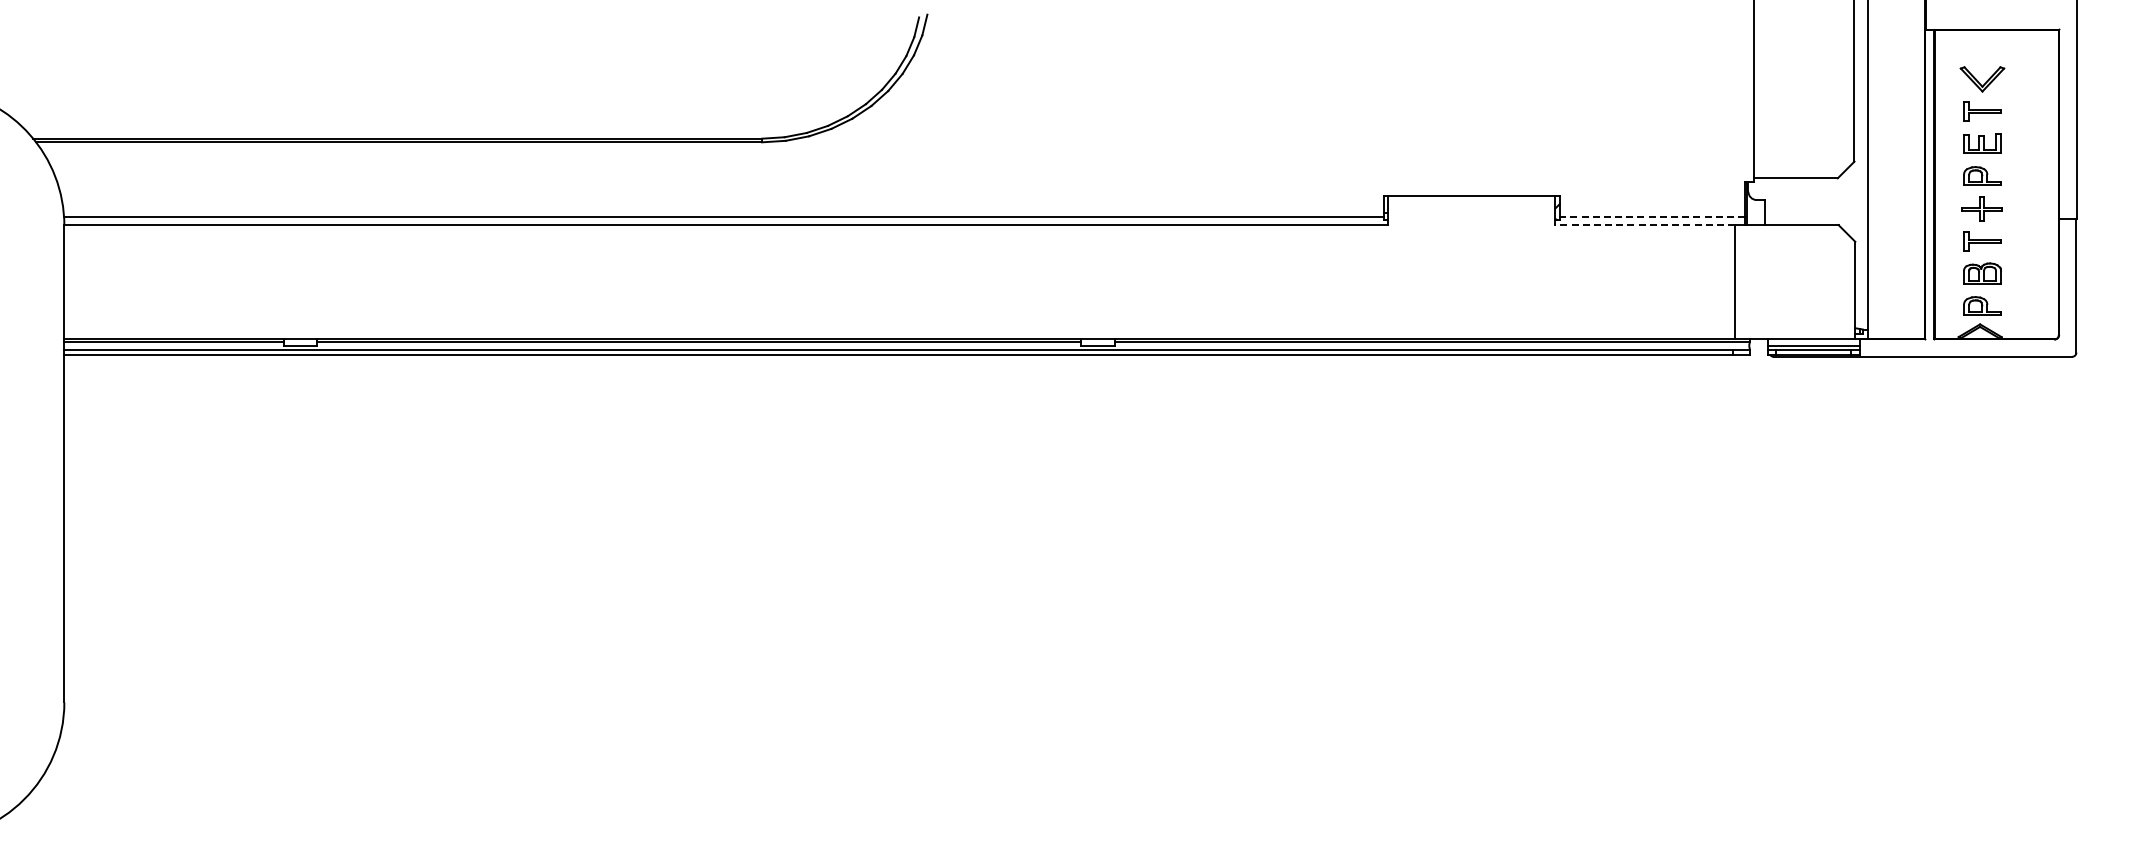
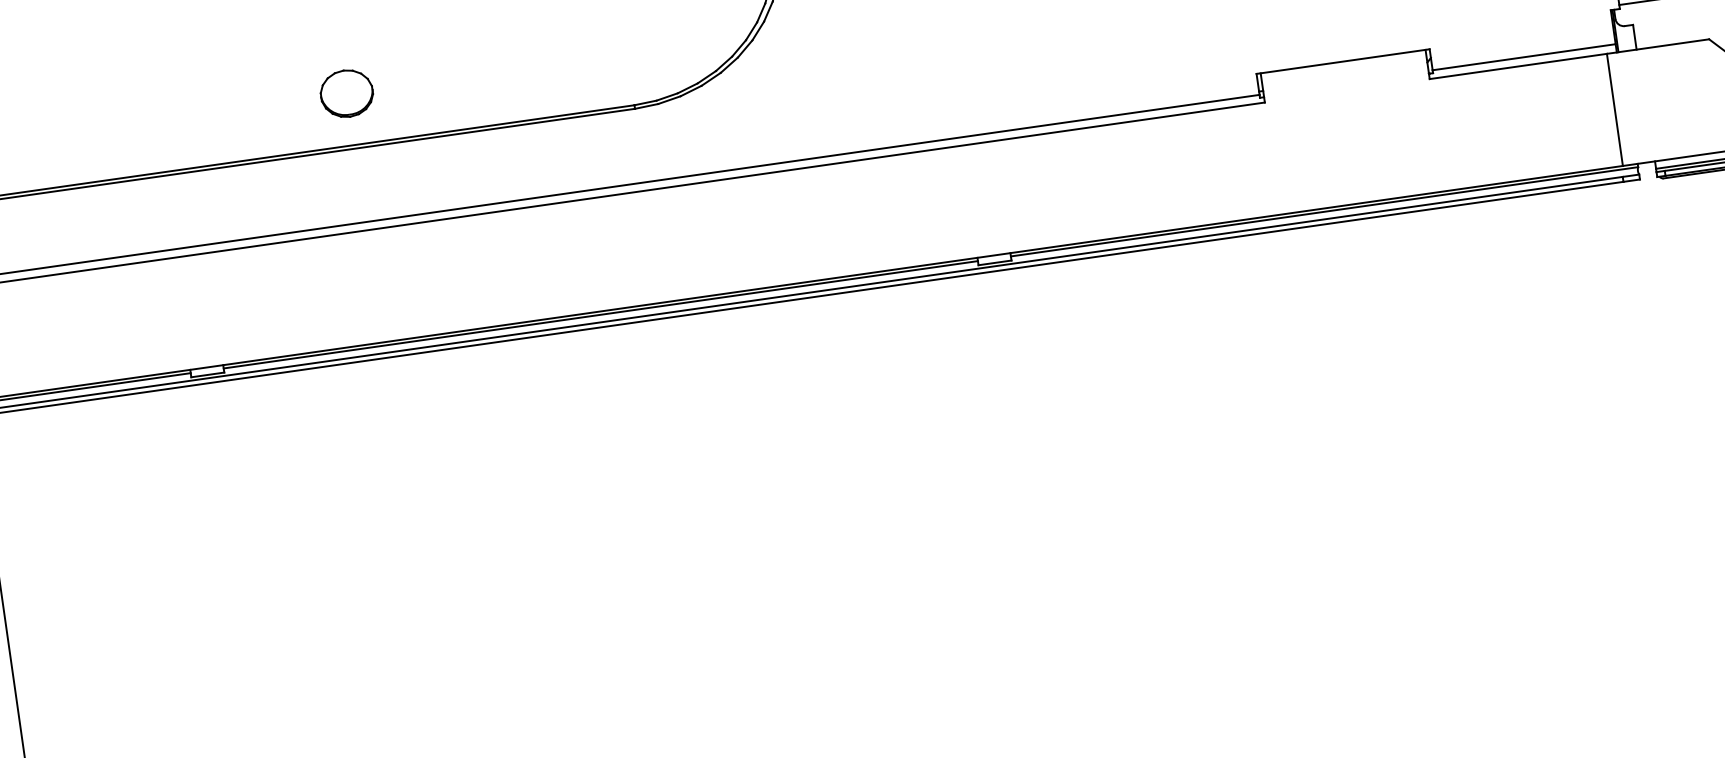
part: (478, 86) -> (347, 93), added
line: (1652, 216) -> (1524, 56), dashed -> solid
line: (1645, 225) -> (1518, 66), dashed -> solid

